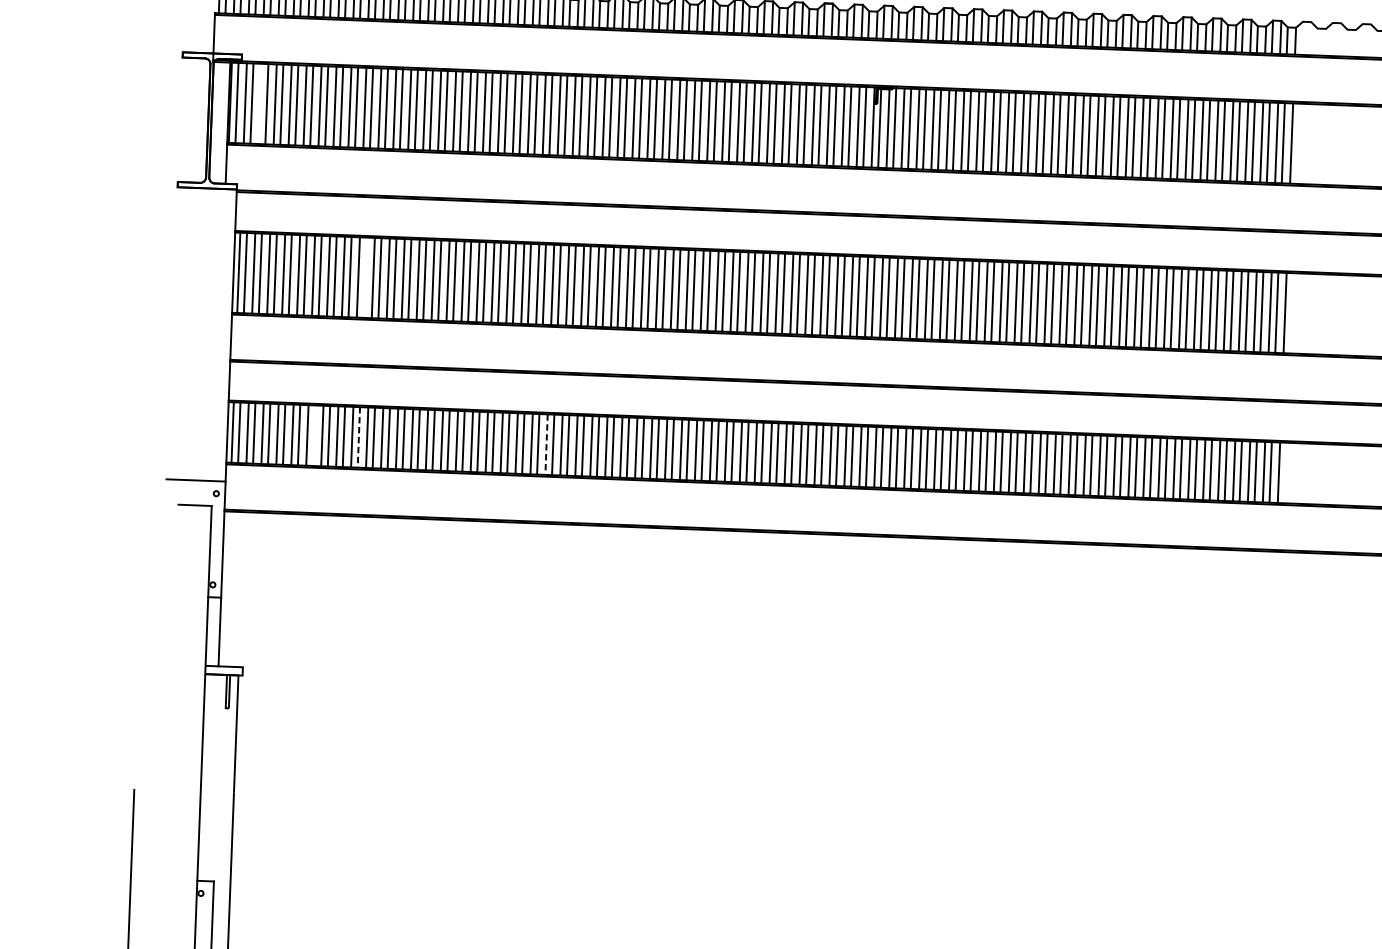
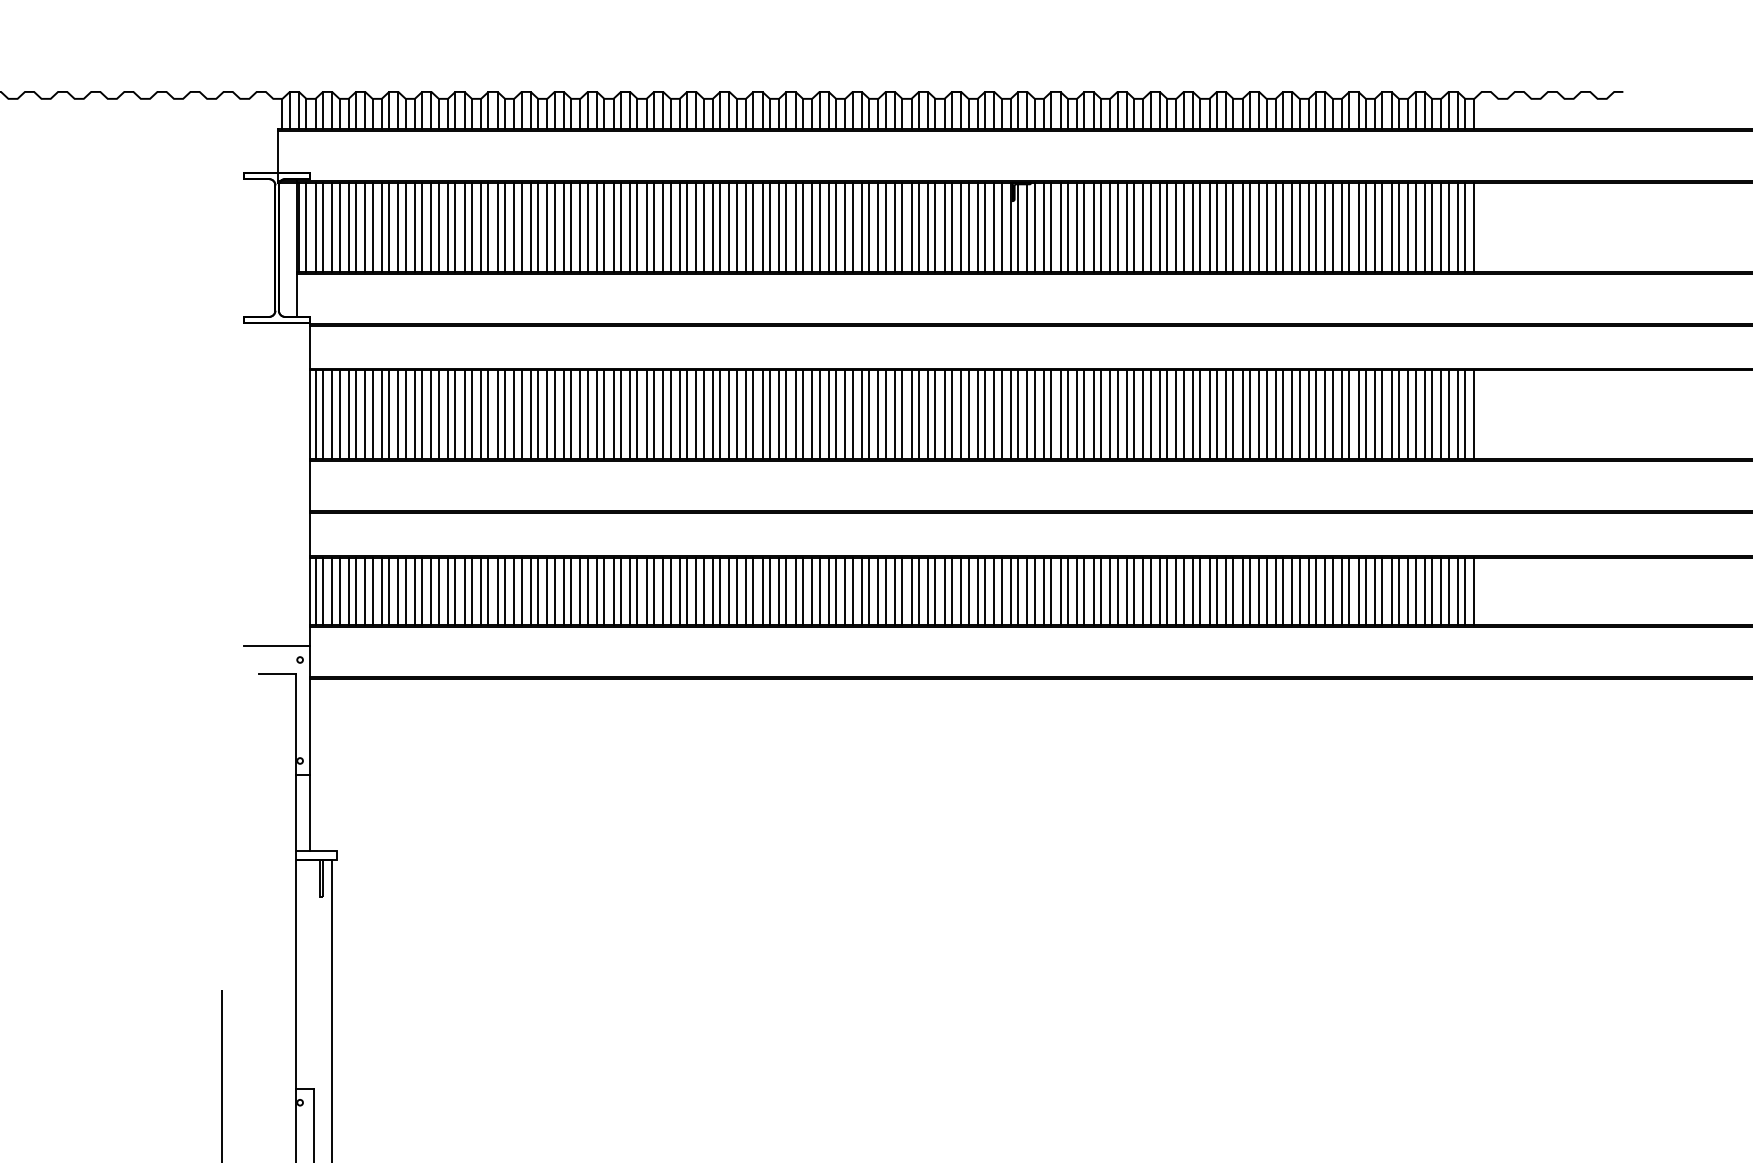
line: (260, 103) -> (332, 226), added
line: (365, 277) -> (455, 414), added
line: (313, 435) -> (405, 591), added
line: (359, 437) -> (455, 591), dashed -> solid
line: (546, 444) -> (663, 591), dashed -> solid

